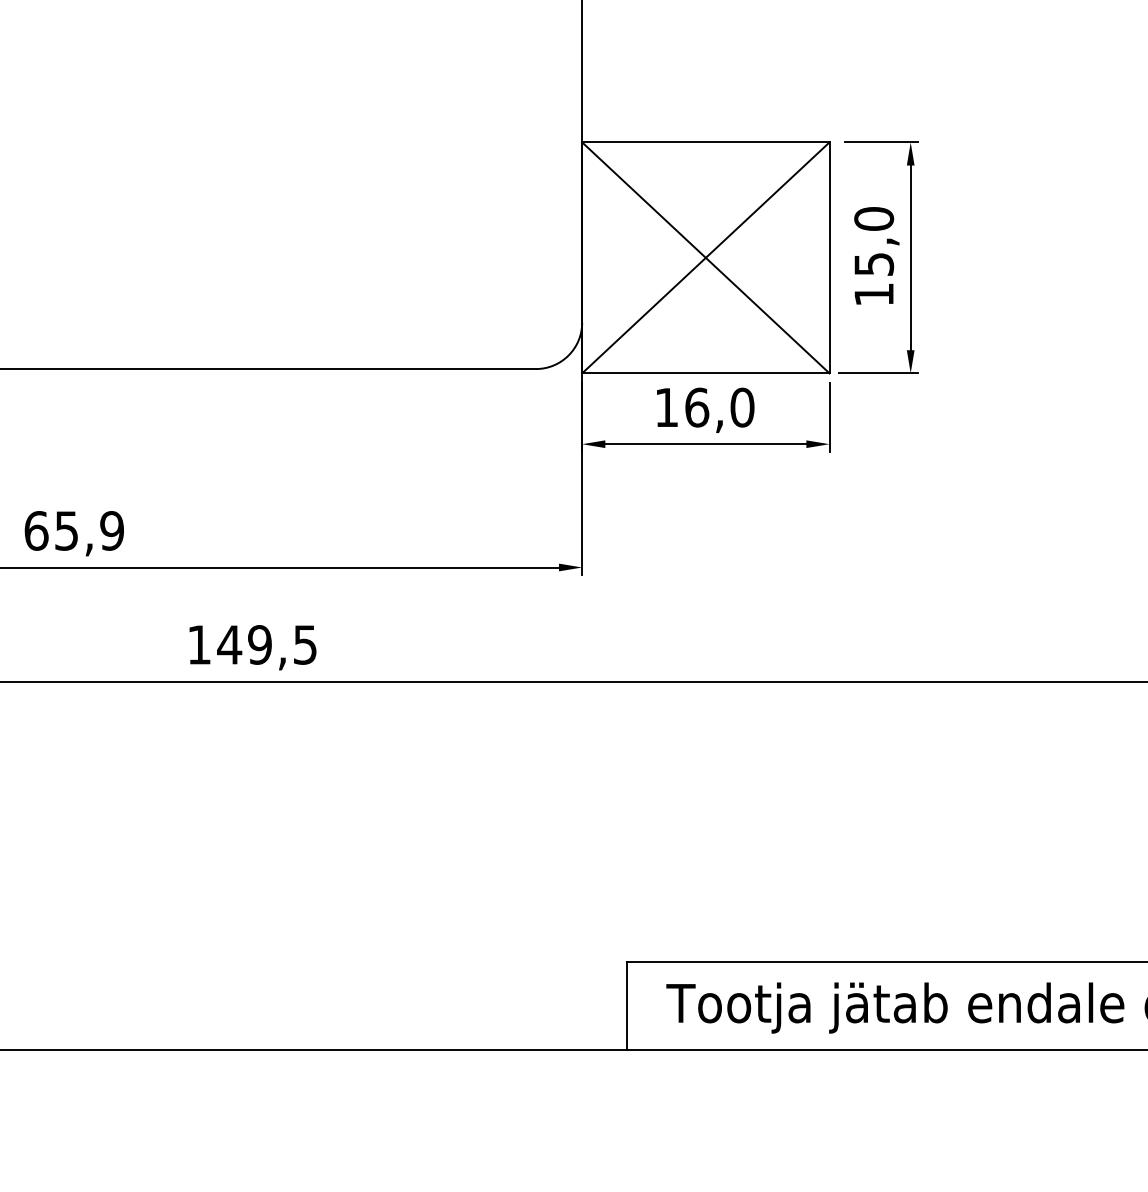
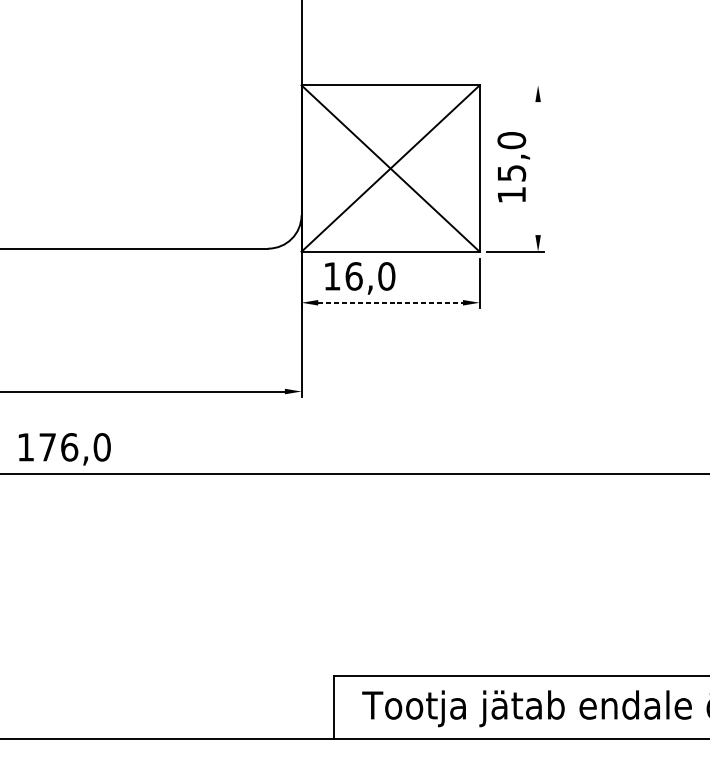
line: (881, 142) -> (517, 85), removed
line: (910, 257) -> (537, 168), removed
text: (705, 409) -> (360, 277), moved
line: (705, 444) -> (390, 302), solid -> dashed
text: (267, 644) -> (74, 446), 149,5 -> 176,0

